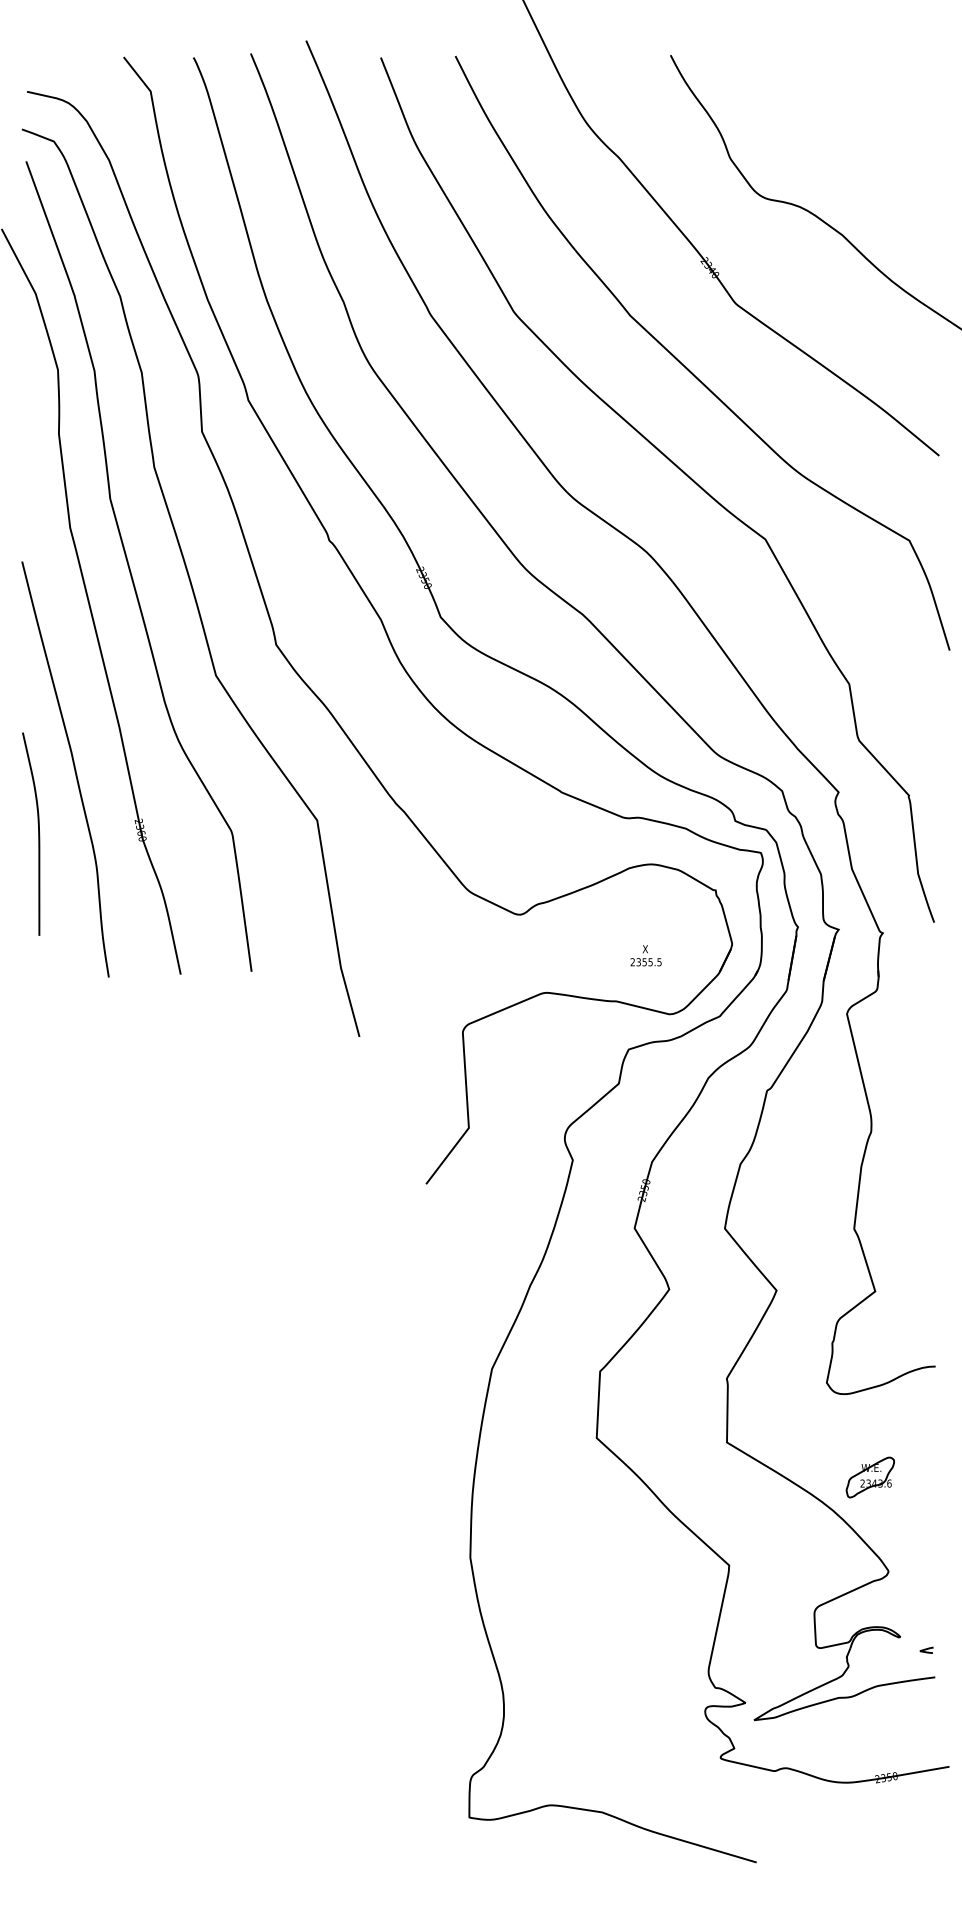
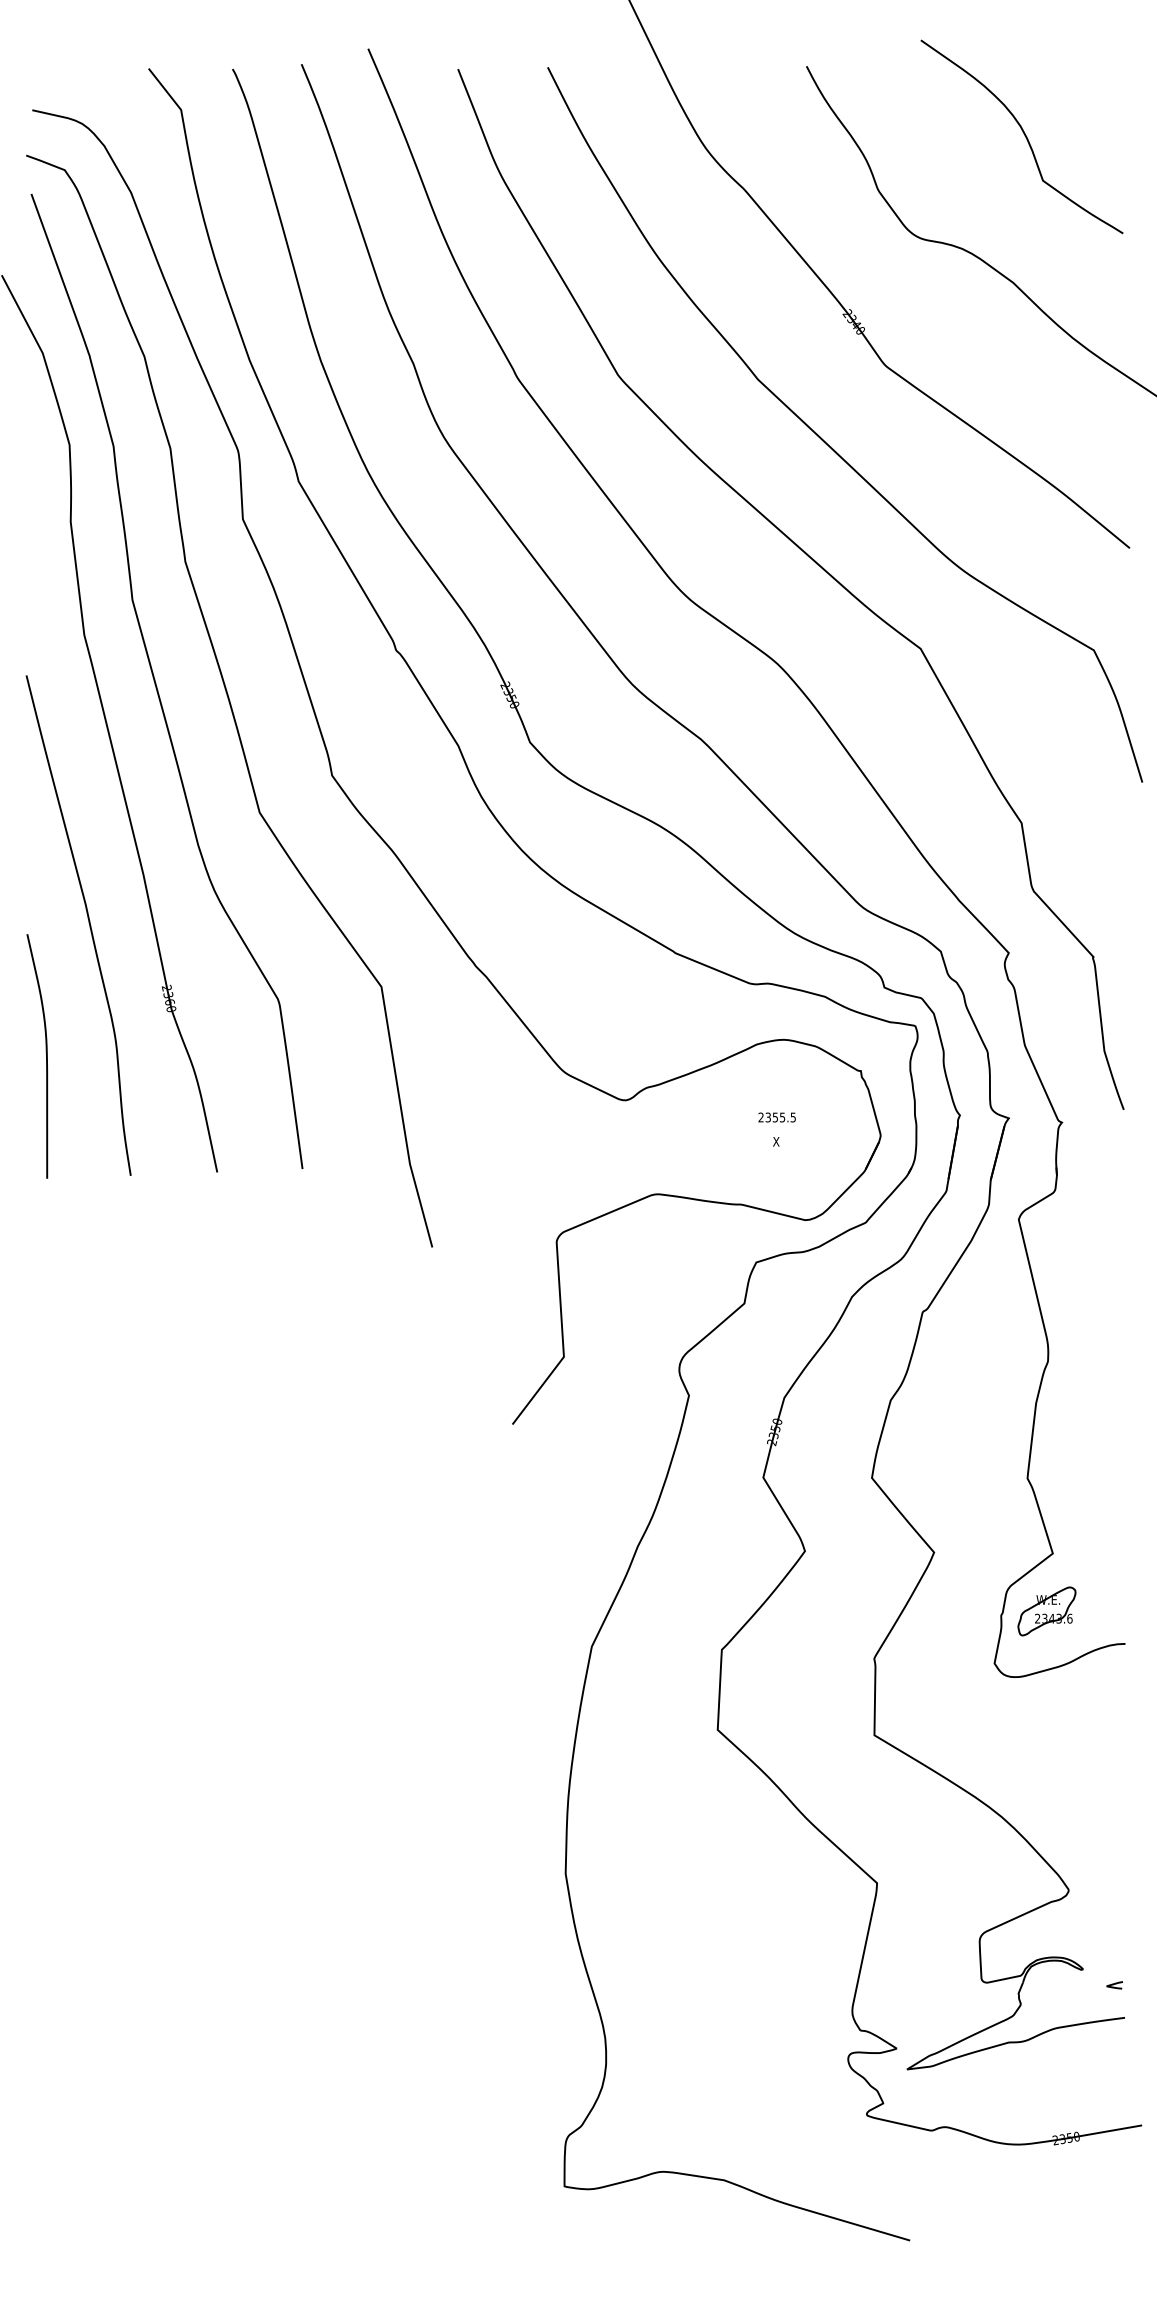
curve: (850, 111) -> (1023, 134), added
curve: (37, 830) -> (45, 1052), moved
text: (645, 962) -> (776, 1117), moved
part: (870, 1477) -> (1046, 1611), moved

